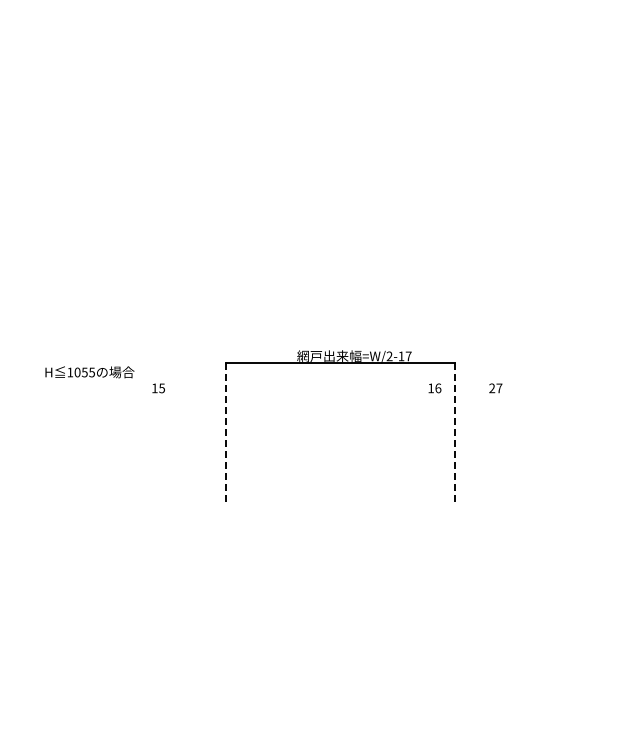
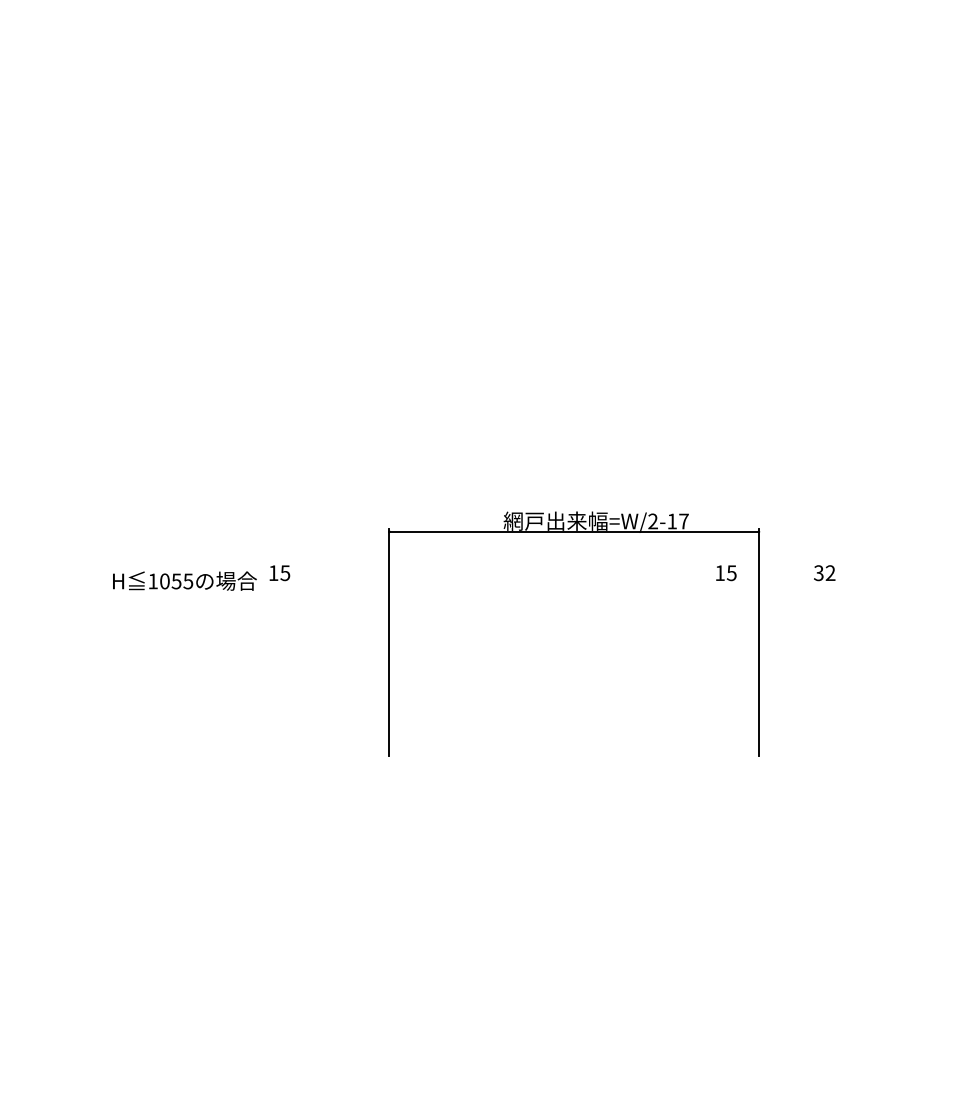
text: (89, 372) -> (184, 581), moved
text: (438, 388) -> (732, 573), 16 -> 15
text: (495, 388) -> (824, 573), 27 -> 32
line: (226, 430) -> (389, 641), dashed -> solid
line: (455, 430) -> (759, 641), dashed -> solid

